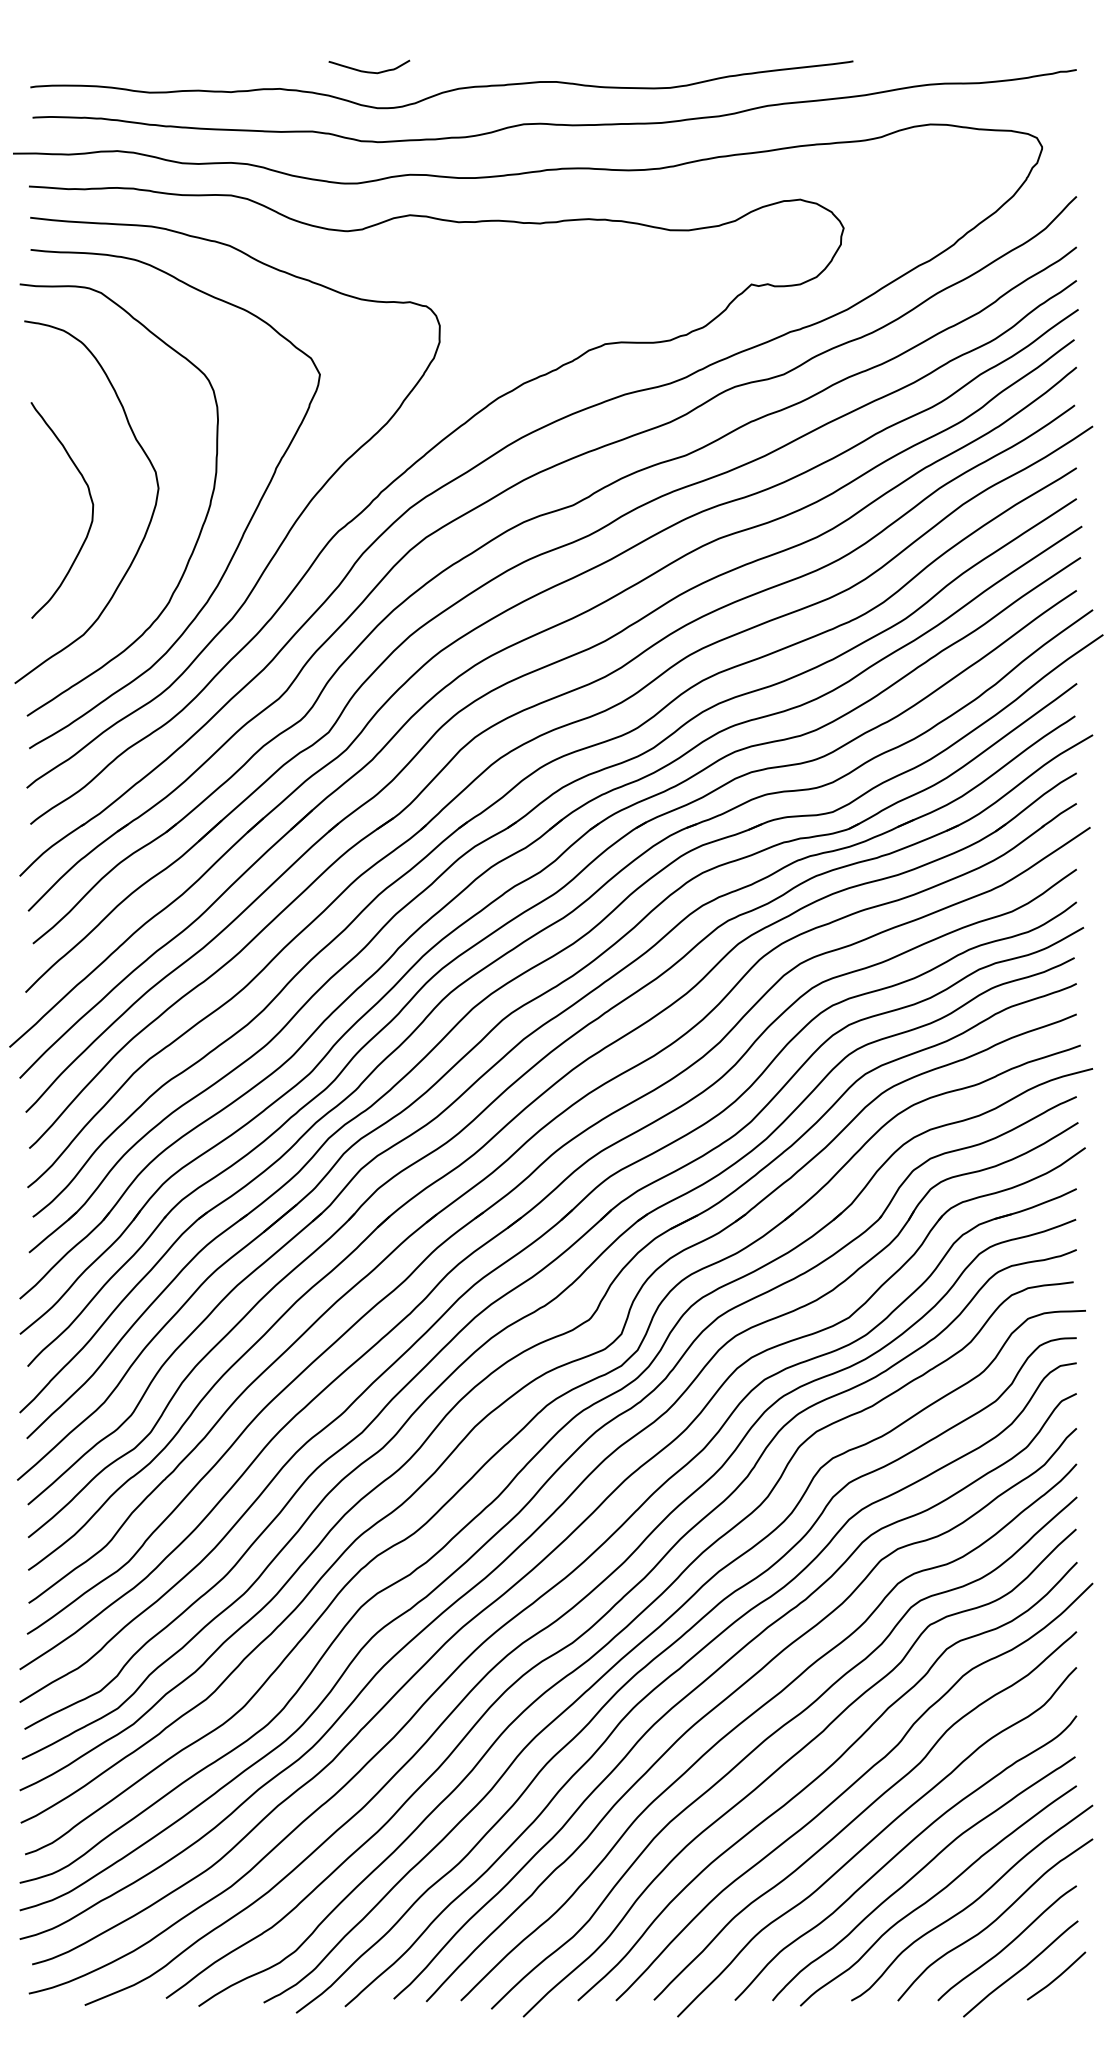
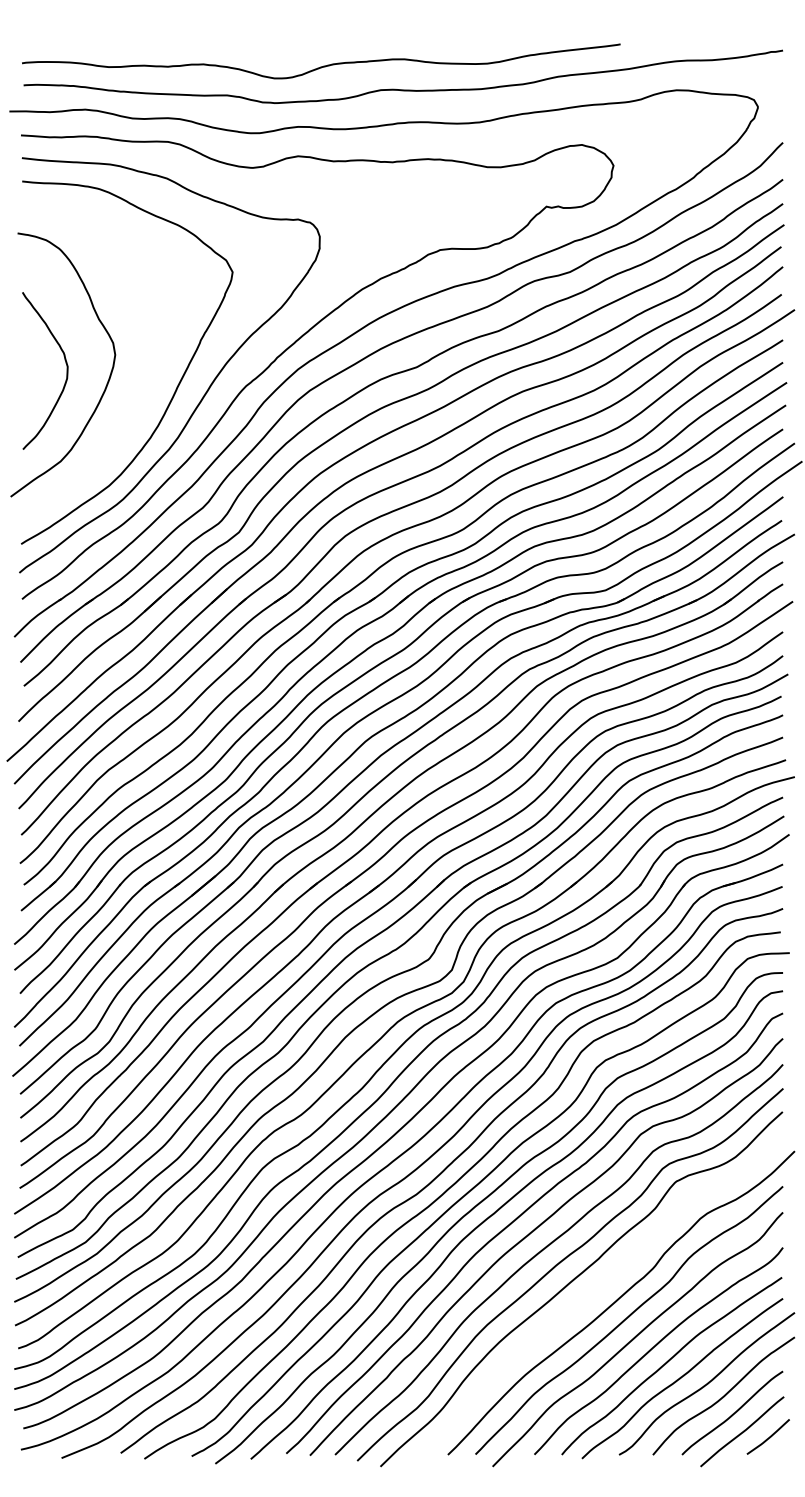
curve: (369, 71) -> (268, 51), removed
curve: (201, 526) -> (146, 382), removed
curve: (821, 1775) -> (597, 1291), removed

